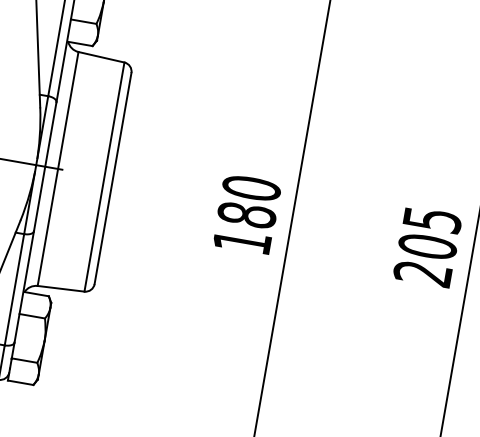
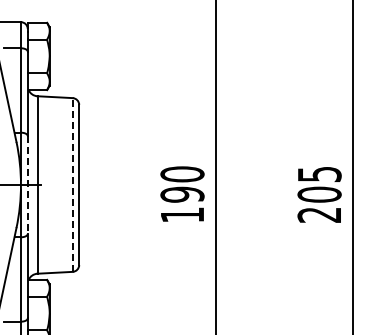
line: (44, 166) -> (27, 184), solid -> dashed
line: (104, 176) -> (72, 184), solid -> dashed
text: (247, 214) -> (182, 194), 180 -> 190

